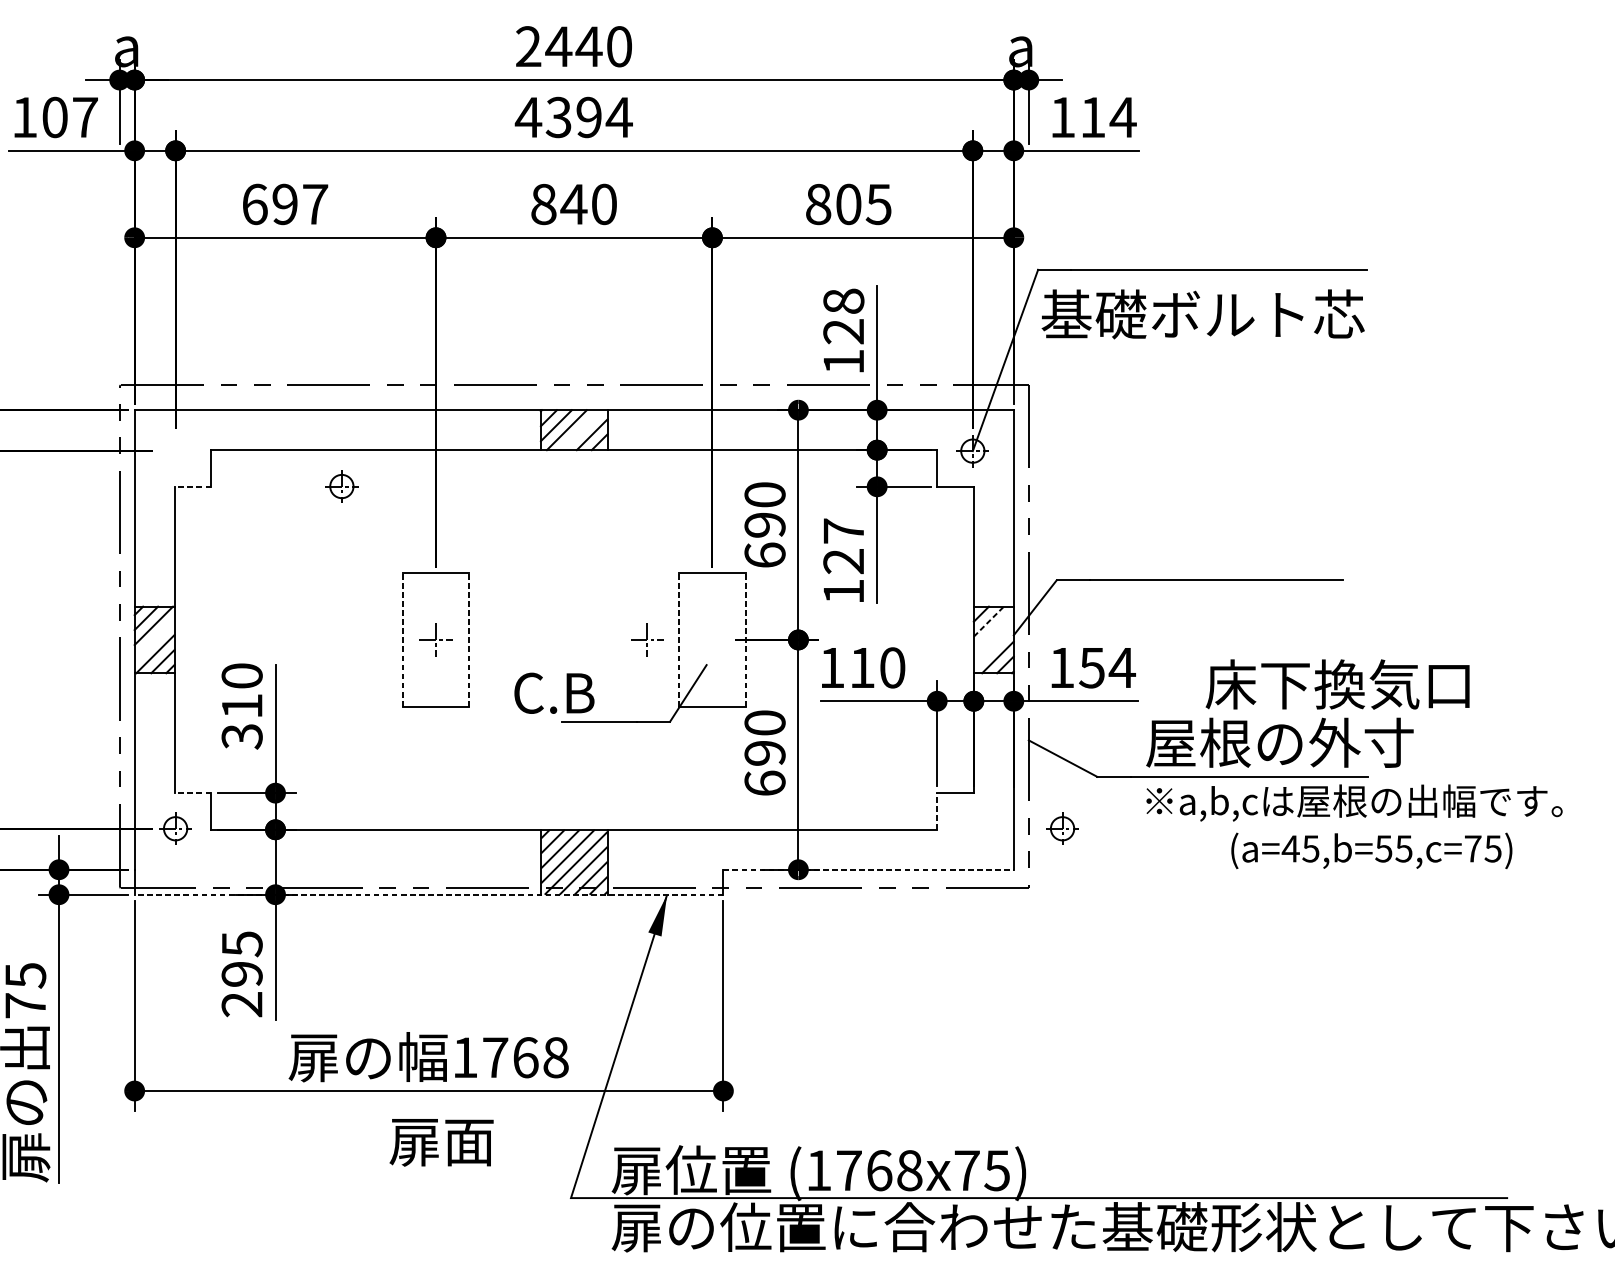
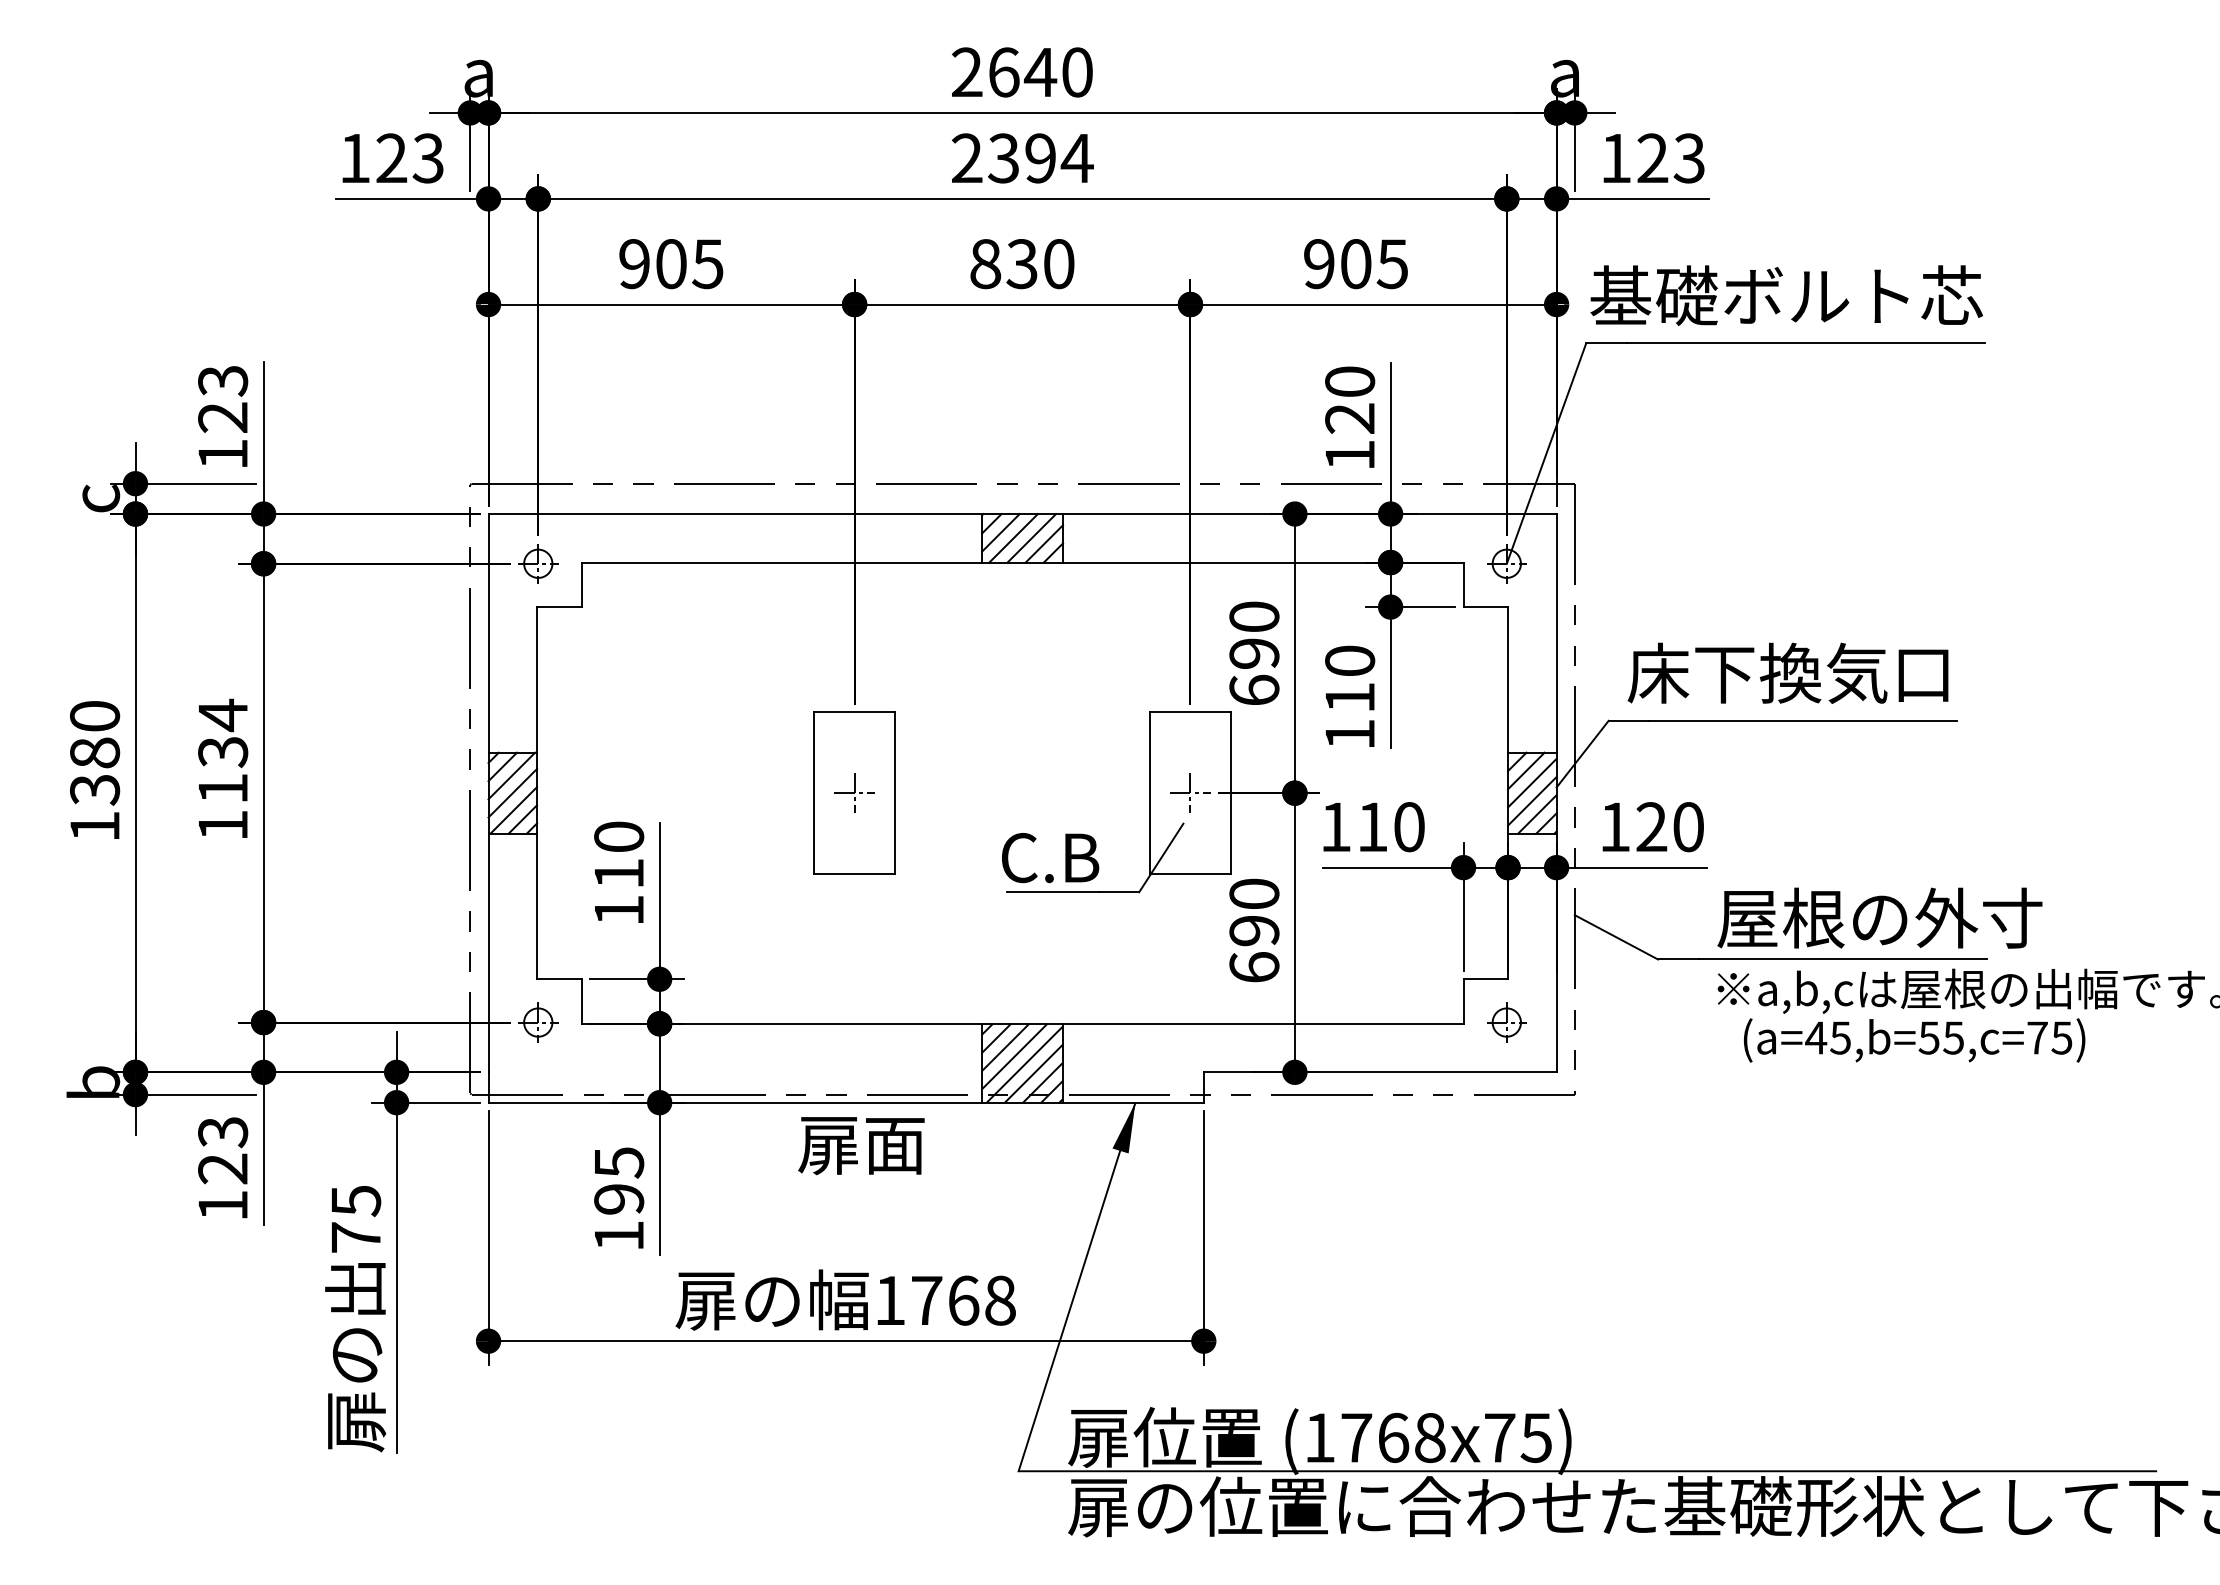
text: (558, 46) -> (1003, 72), 2440 -> 2640
text: (528, 116) -> (966, 157), 4394 -> 2394
text: (69, 117) -> (409, 158), 107 -> 123
text: (1108, 117) -> (1671, 158), 114 -> 123
text: (285, 204) -> (671, 264), 697 -> 905
text: (573, 204) -> (1021, 264), 840 -> 830
text: (818, 204) -> (1319, 264), 805 -> 905
text: (843, 301) -> (1349, 381), 128 -> 120
text: (1203, 314) -> (1786, 295), moved
line: (581, 430) -> (1031, 538), added
part: (342, 486) -> (538, 563), moved
line: (192, 487) -> (558, 607), dashed -> solid
text: (844, 546) -> (1350, 679), 127 -> 110
line: (989, 621) -> (1526, 770), dashed -> solid
line: (993, 631) -> (1532, 782), added
line: (154, 639) -> (512, 792), added
part: (647, 639) -> (1190, 792), moved
line: (402, 640) -> (814, 793), dashed -> solid
line: (469, 640) -> (895, 793), dashed -> solid
line: (679, 640) -> (1150, 793), dashed -> solid
line: (745, 640) -> (1230, 793), dashed -> solid
line: (993, 646) -> (1532, 801), added
text: (1107, 668) -> (1670, 827), 154 -> 120
text: (1337, 683) -> (1787, 672), moved
text: (554, 693) -> (1050, 858), moved
text: (242, 736) -> (619, 910), 310 -> 110
line: (192, 793) -> (558, 979), dashed -> solid
line: (937, 811) -> (1463, 1001), dashed -> solid
part: (1062, 828) -> (1506, 1022), moved
text: (1371, 850) -> (1914, 1040), moved
line: (868, 869) -> (1380, 1072), dashed -> solid
line: (429, 894) -> (846, 1102), dashed -> solid
text: (241, 1004) -> (618, 1236), 295 -> 195
text: (441, 1143) -> (861, 1146), moved

